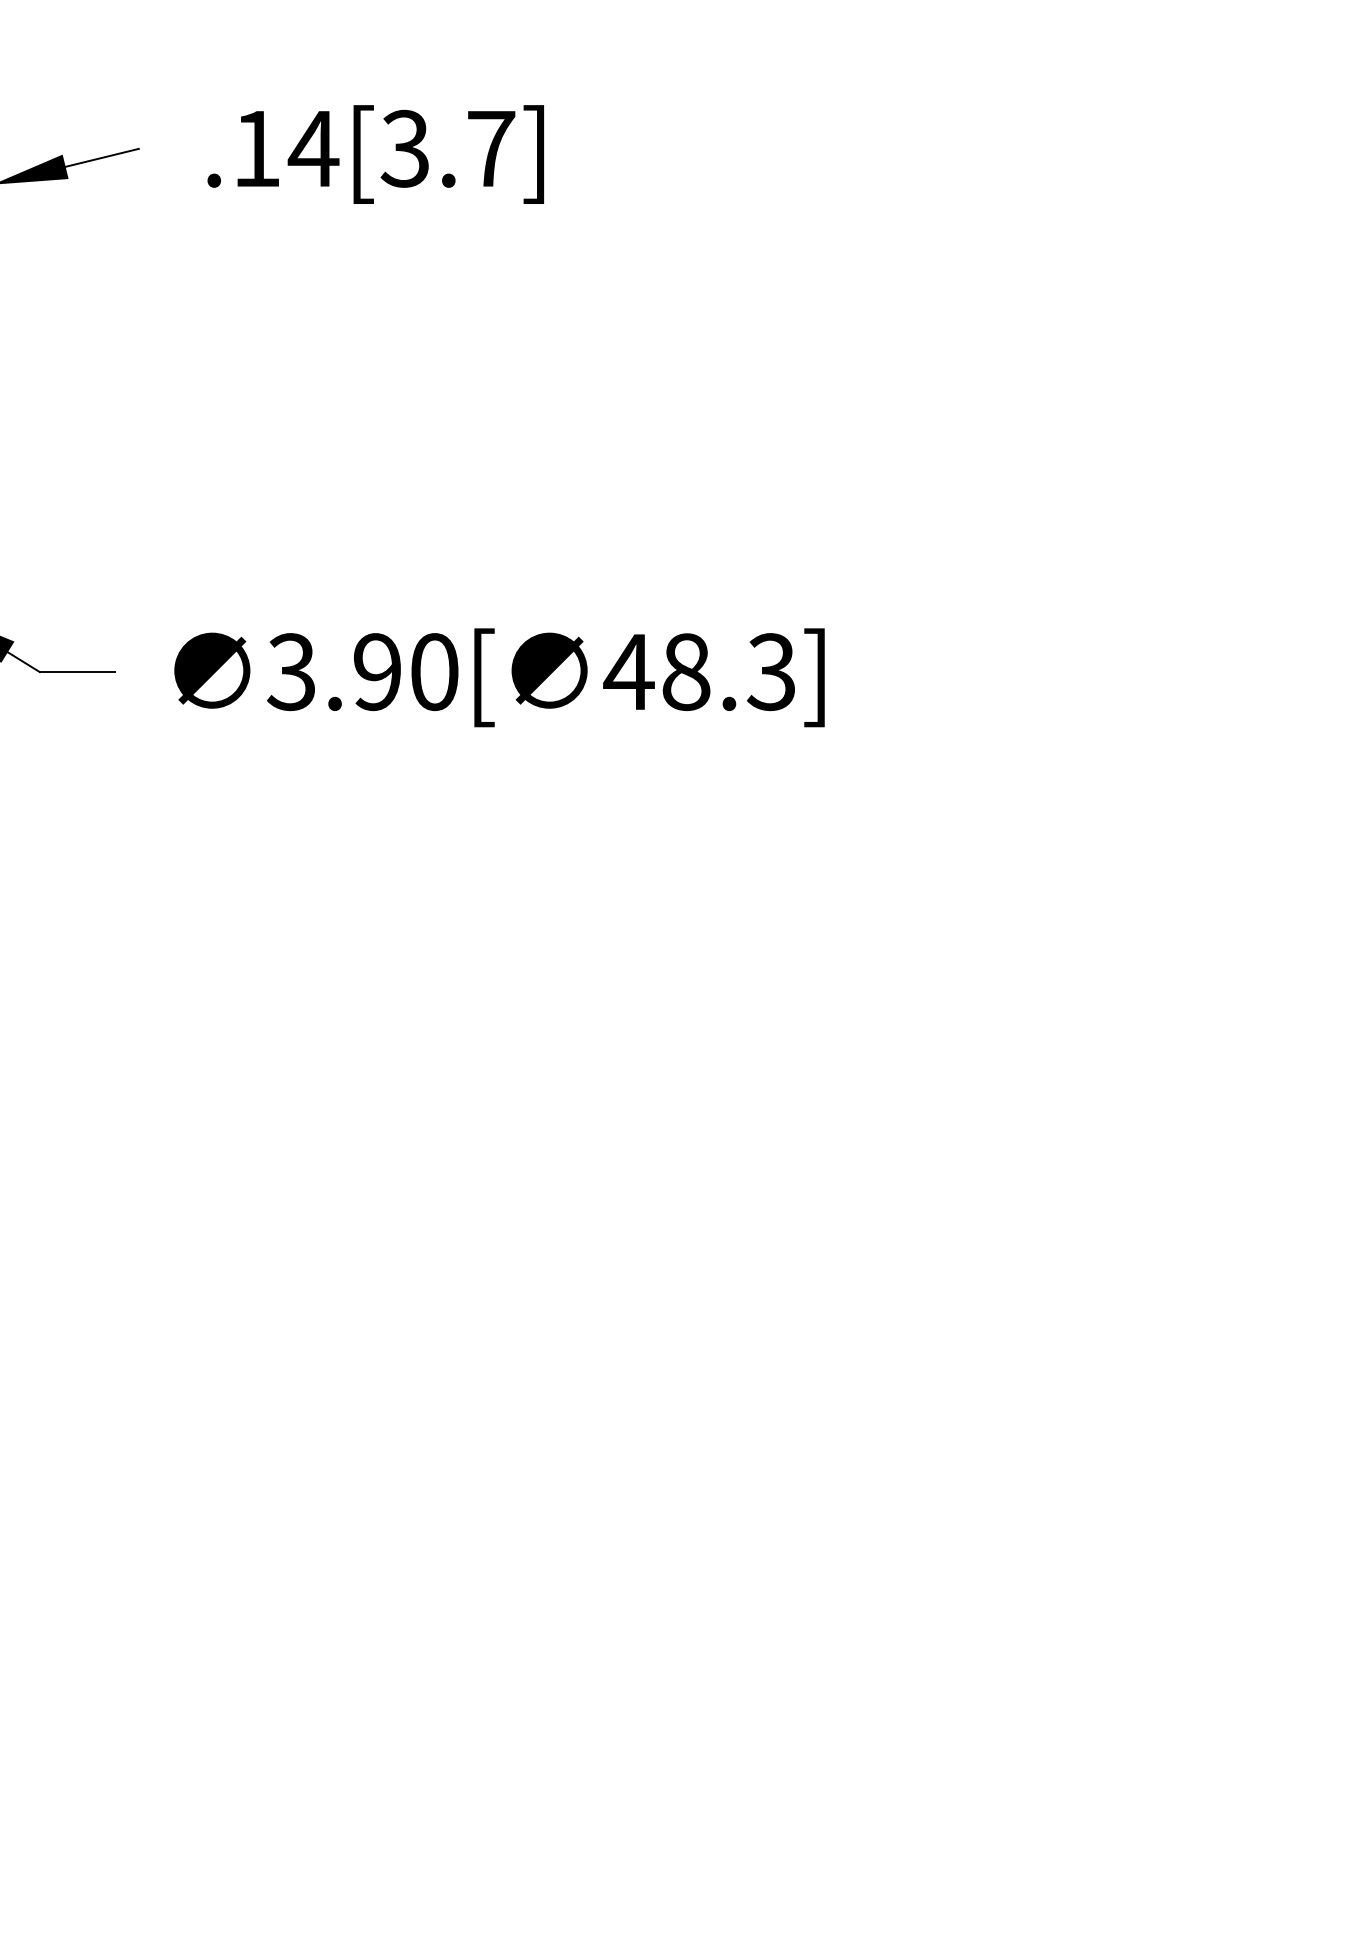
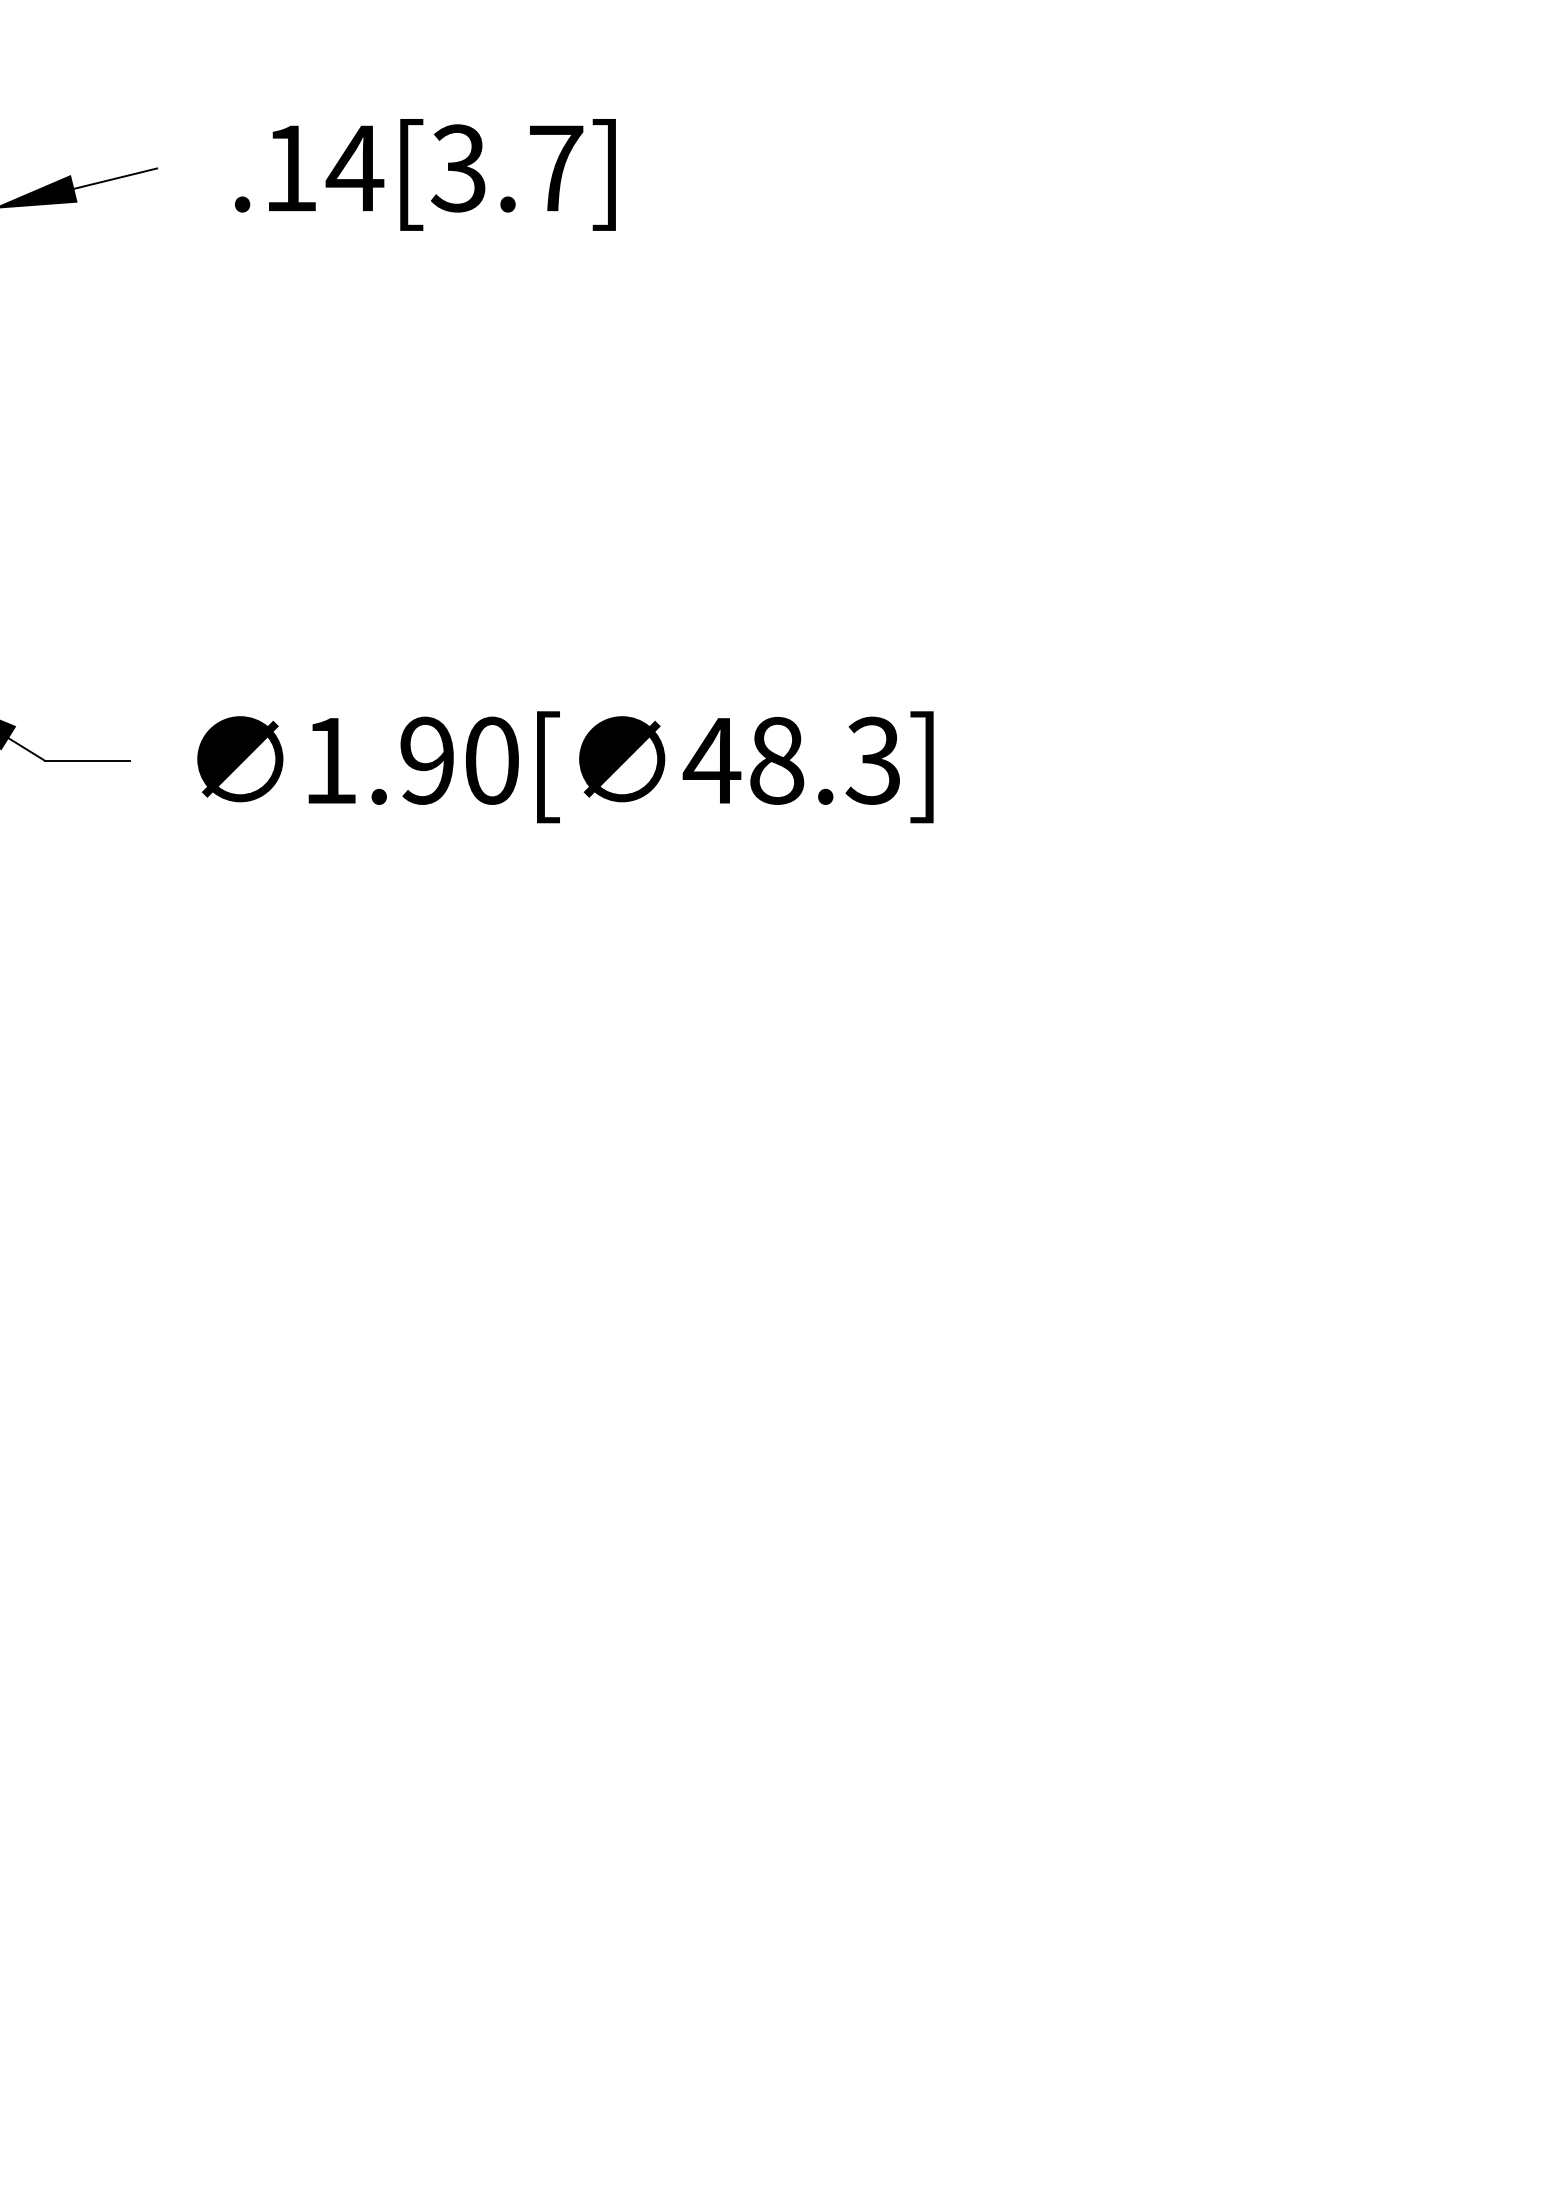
text: (290, 672) -> (328, 761), 3.90[ -> 1.90[

